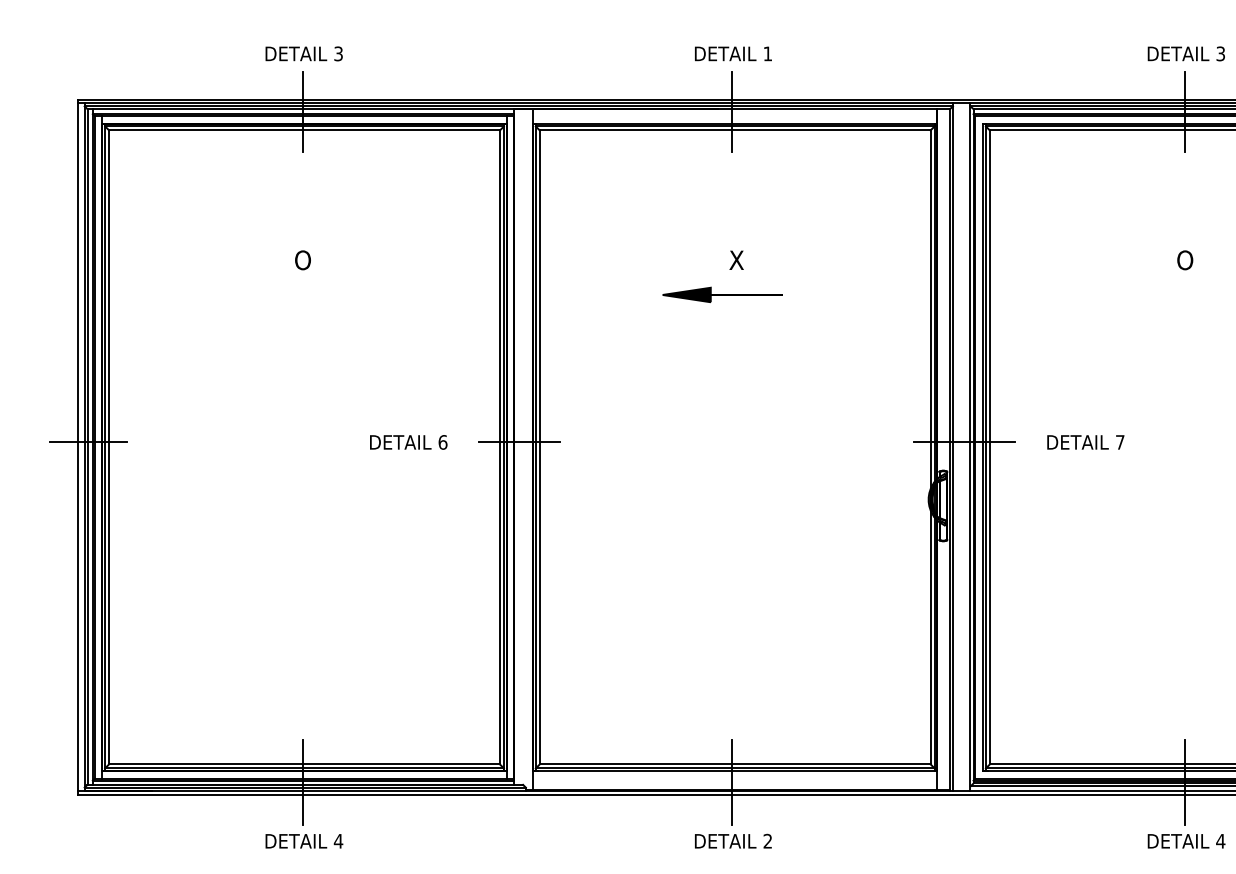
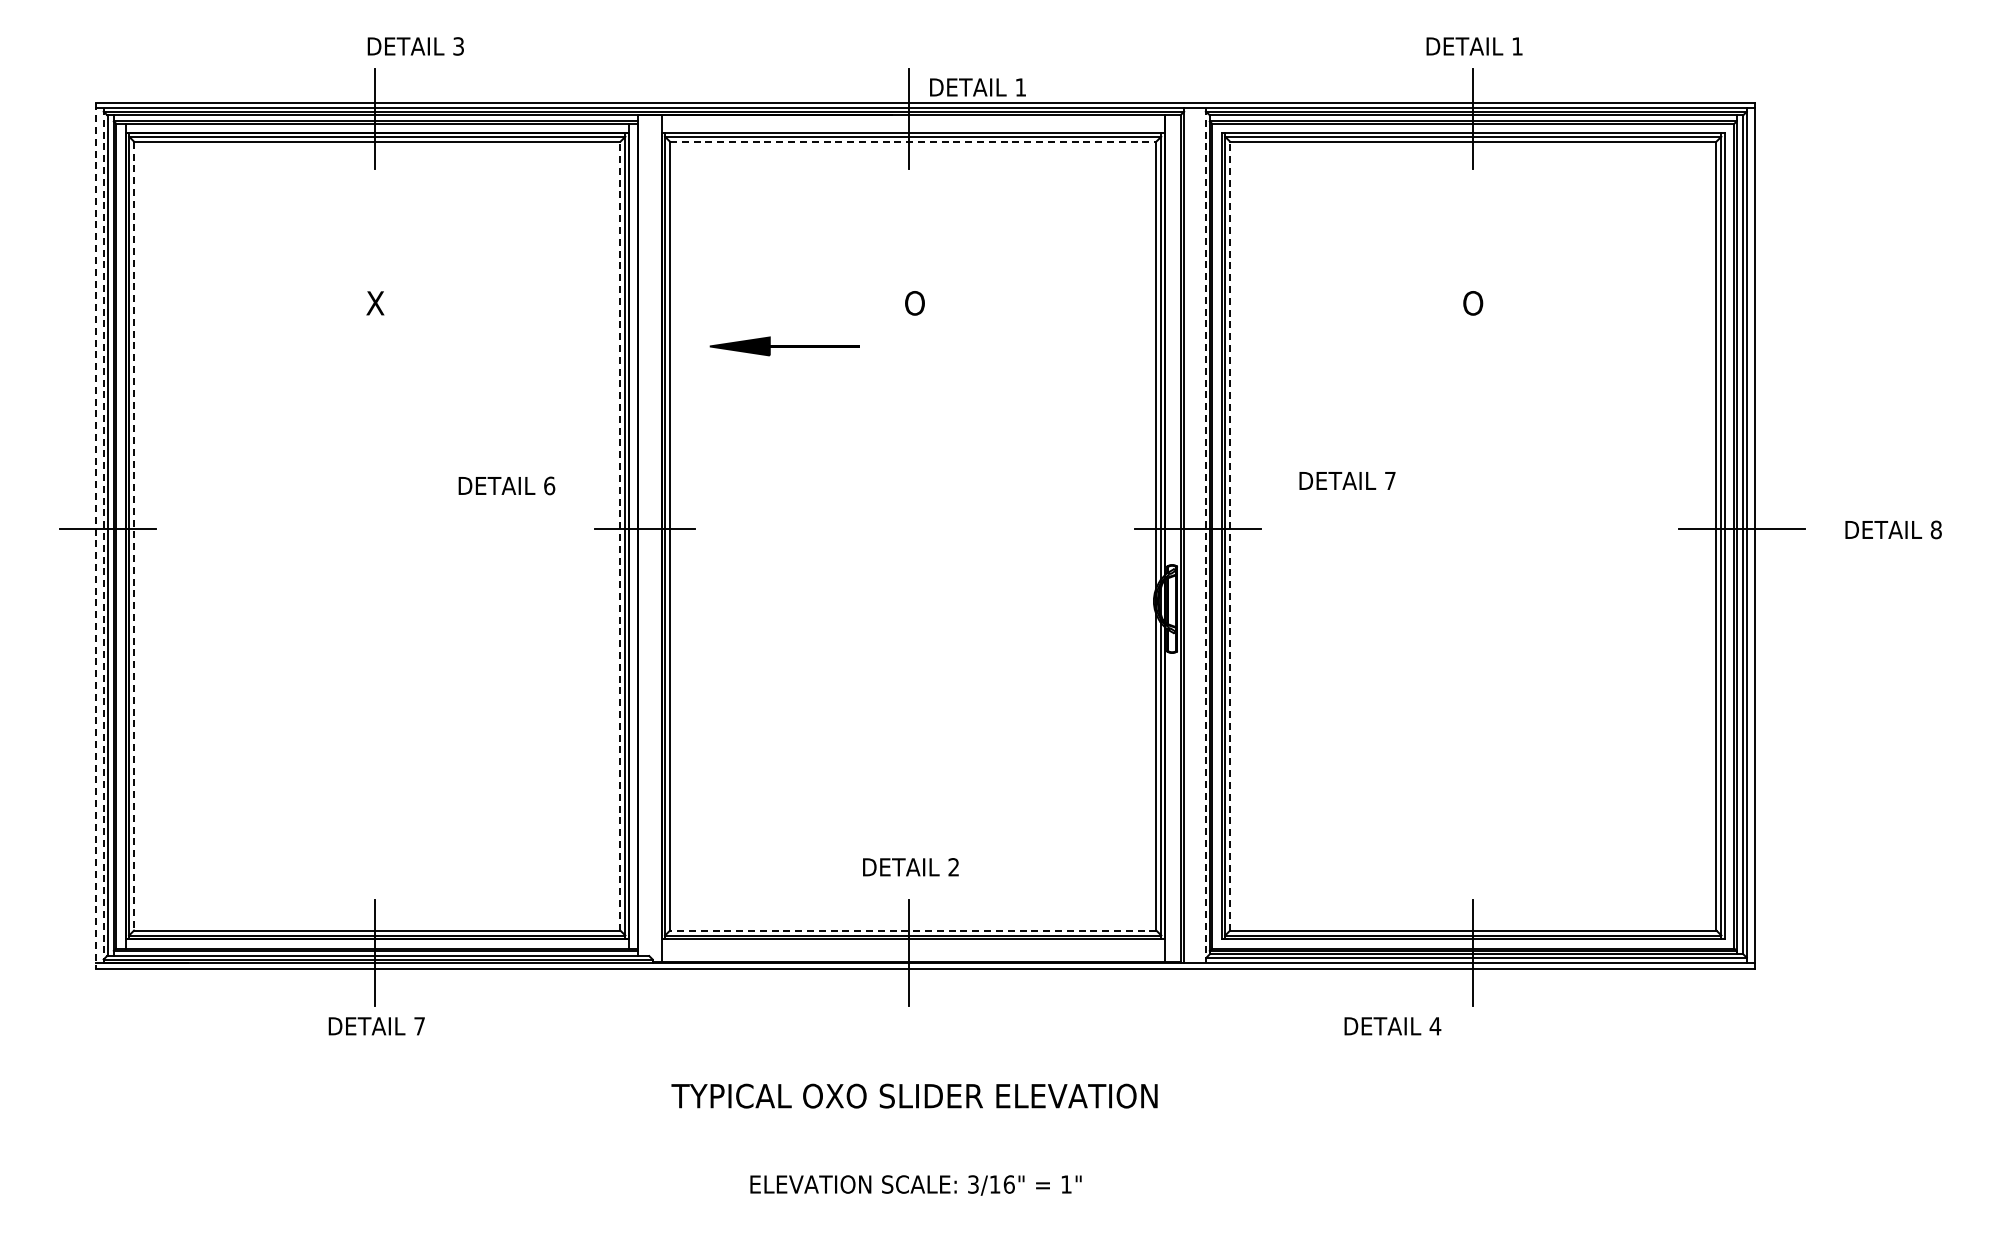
text: (303, 53) -> (415, 46), moved
text: (733, 53) -> (977, 87), moved
text: (1220, 53) -> (1517, 46), 3 -> 1
line: (735, 130) -> (913, 141), solid -> dashed
text: (303, 260) -> (375, 303), O -> X
text: (736, 260) -> (914, 303), X -> O
part: (722, 295) -> (784, 346), moved
text: (408, 442) -> (506, 485), moved
text: (1085, 442) -> (1347, 480), moved
line: (84, 446) -> (103, 535), solid -> dashed
line: (499, 446) -> (620, 535), solid -> dashed
line: (970, 446) -> (1205, 535), solid -> dashed
line: (990, 446) -> (1230, 535), solid -> dashed
line: (78, 447) -> (95, 536), solid -> dashed
line: (109, 447) -> (134, 536), solid -> dashed
line: (734, 764) -> (912, 930), solid -> dashed
text: (338, 841) -> (419, 1026), 4 -> 7
text: (733, 841) -> (910, 867), moved
text: (1186, 841) -> (1392, 1026), moved

